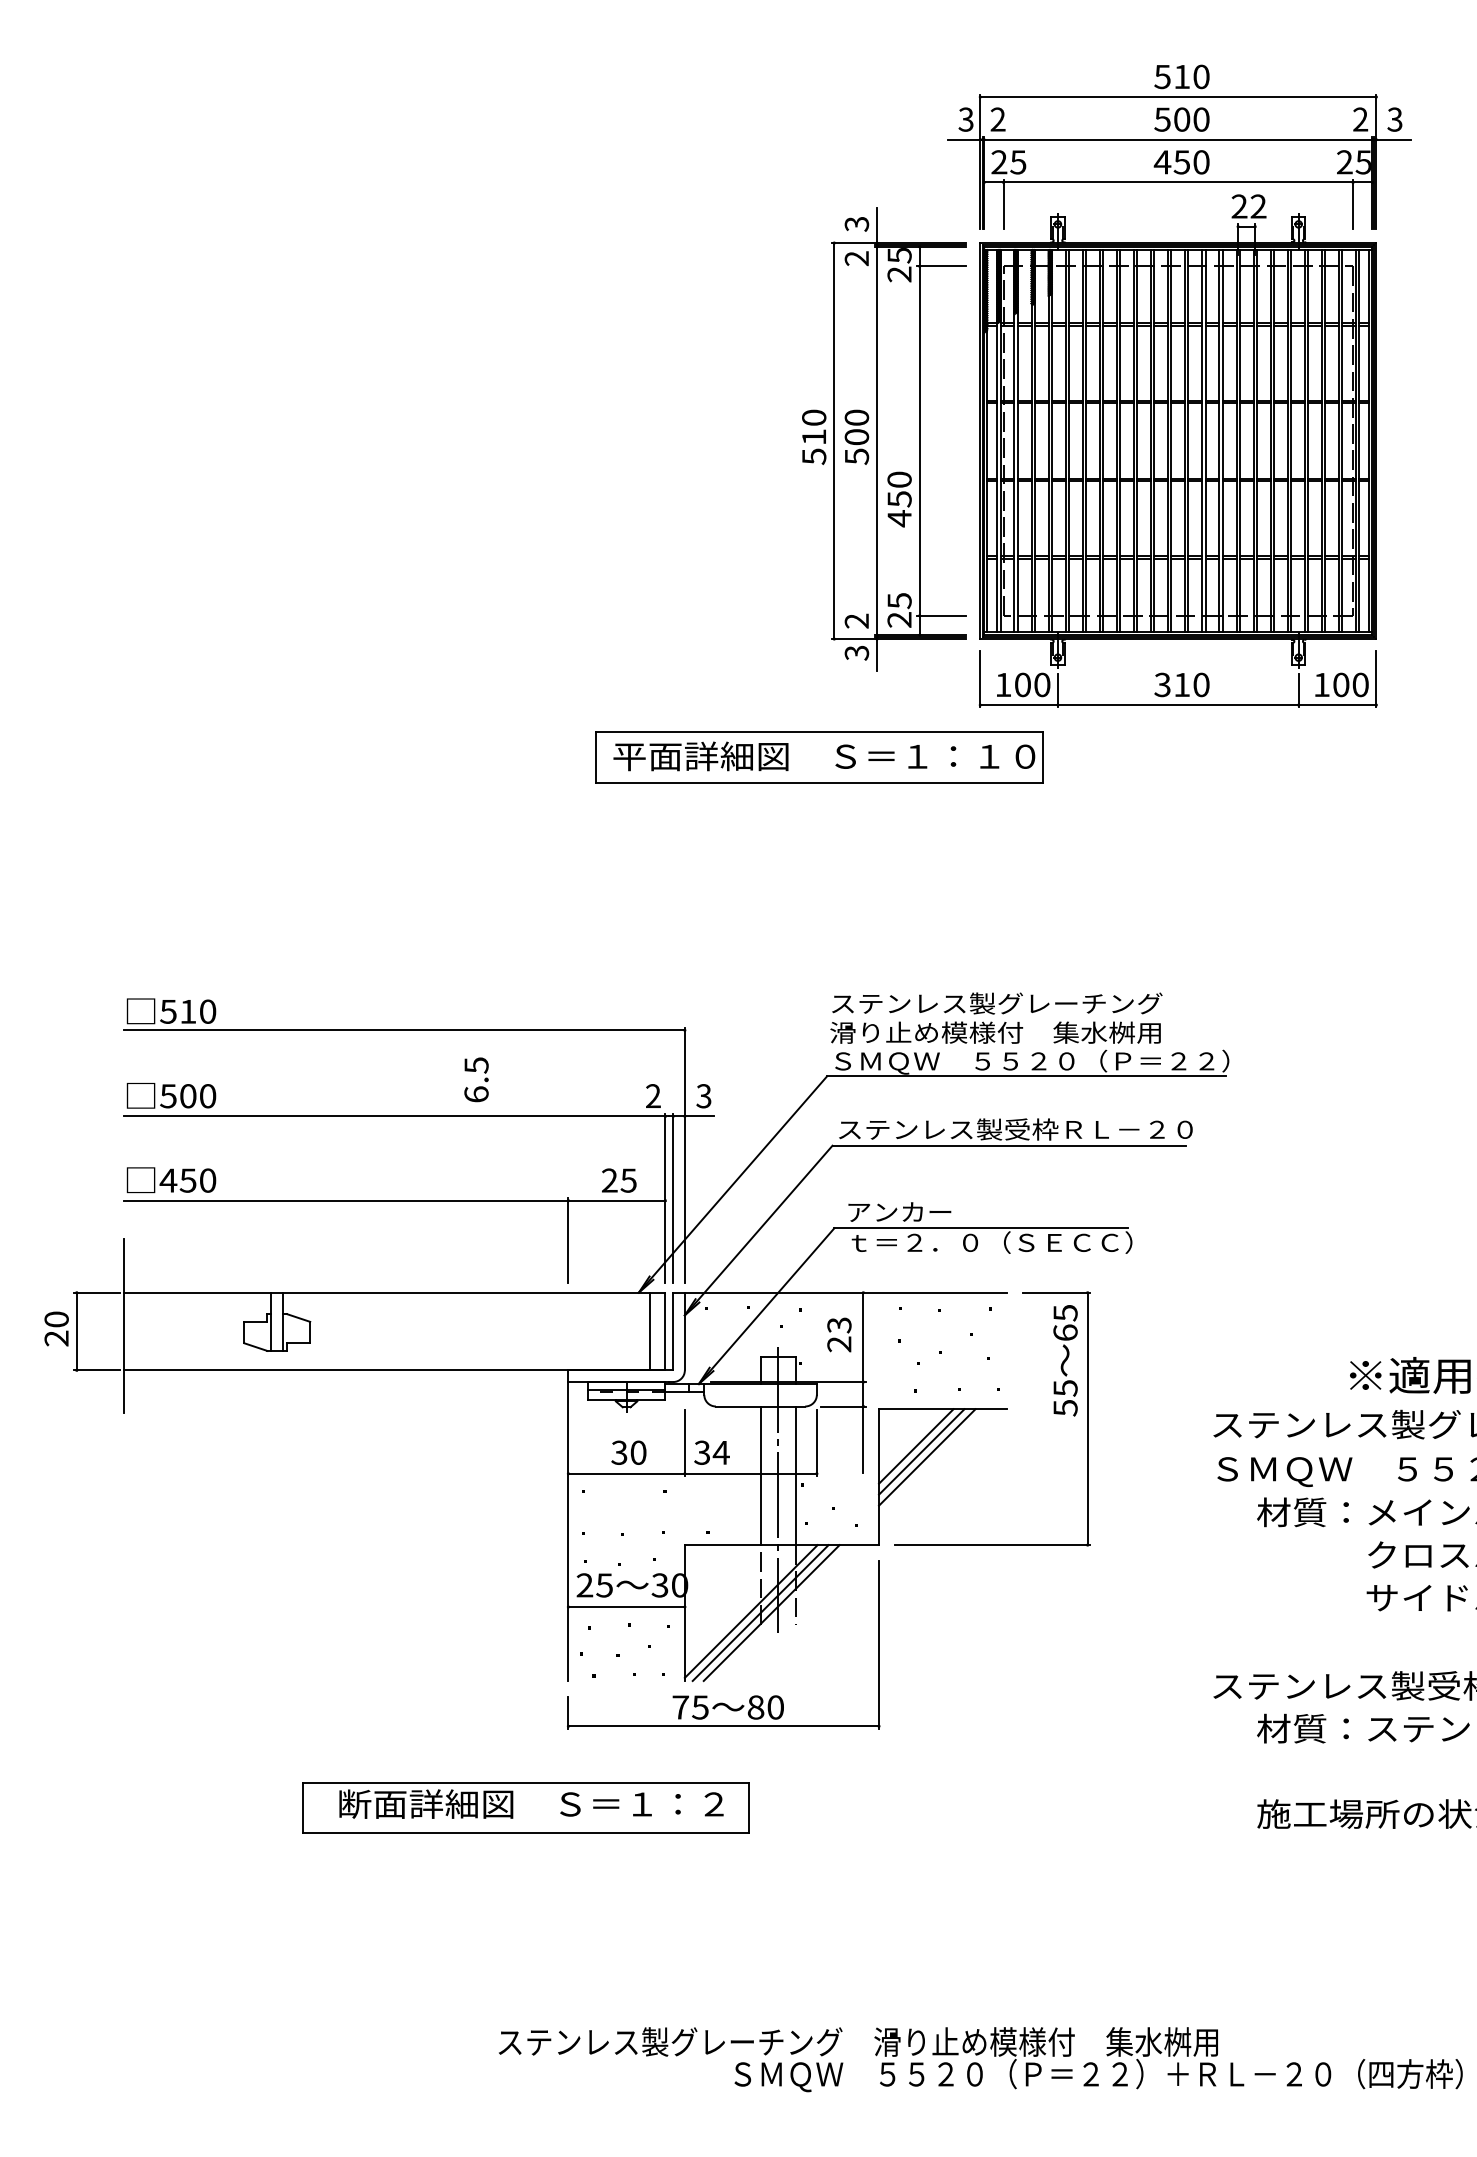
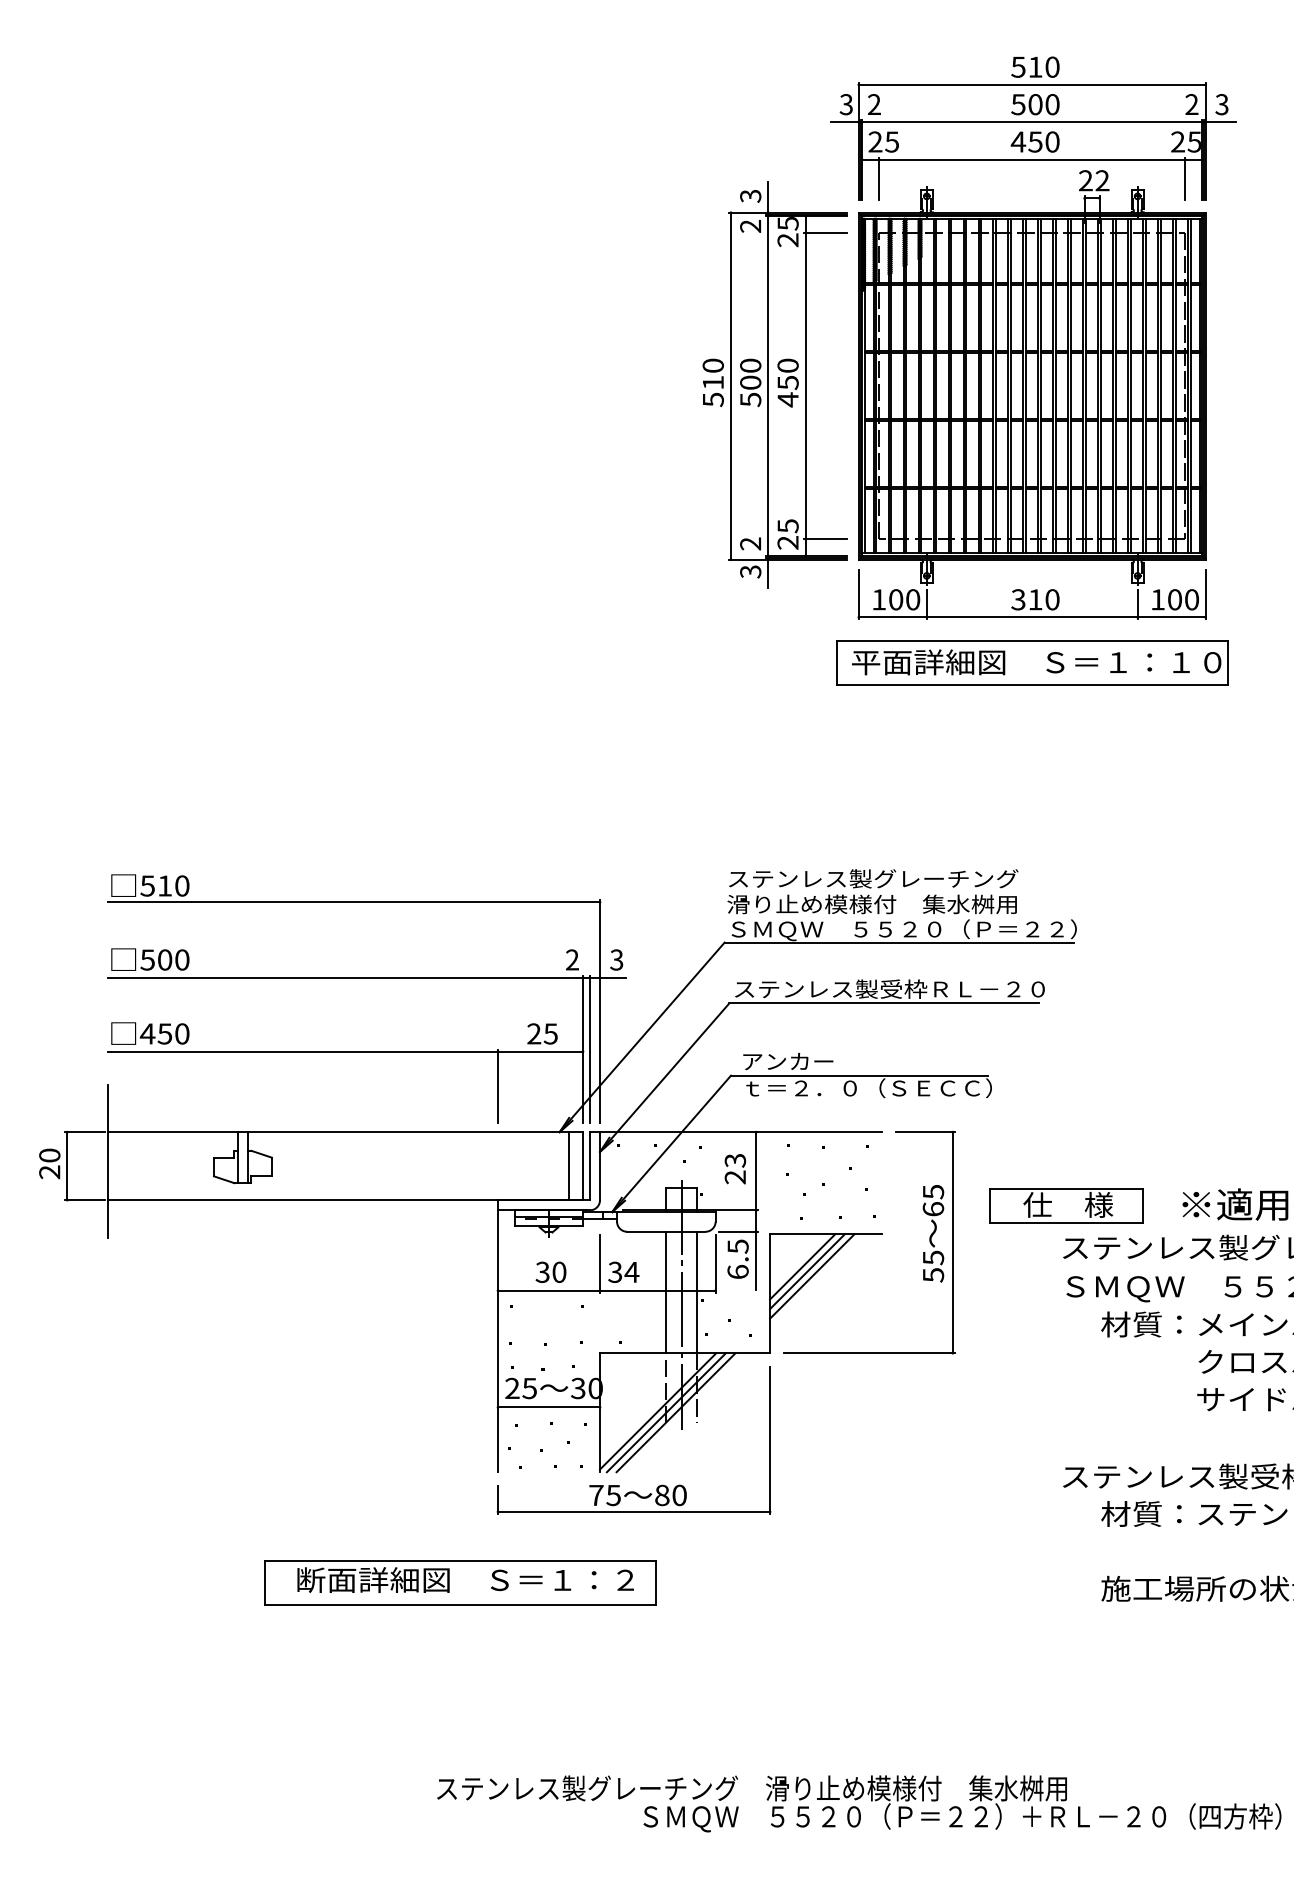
text: (899, 499) -> (788, 383), moved
part: (819, 757) -> (1032, 663), moved
text: (476, 1079) -> (738, 1258), moved
text: (1065, 1360) -> (933, 1233), moved
part: (1217, 1376) -> (1066, 1205), added

